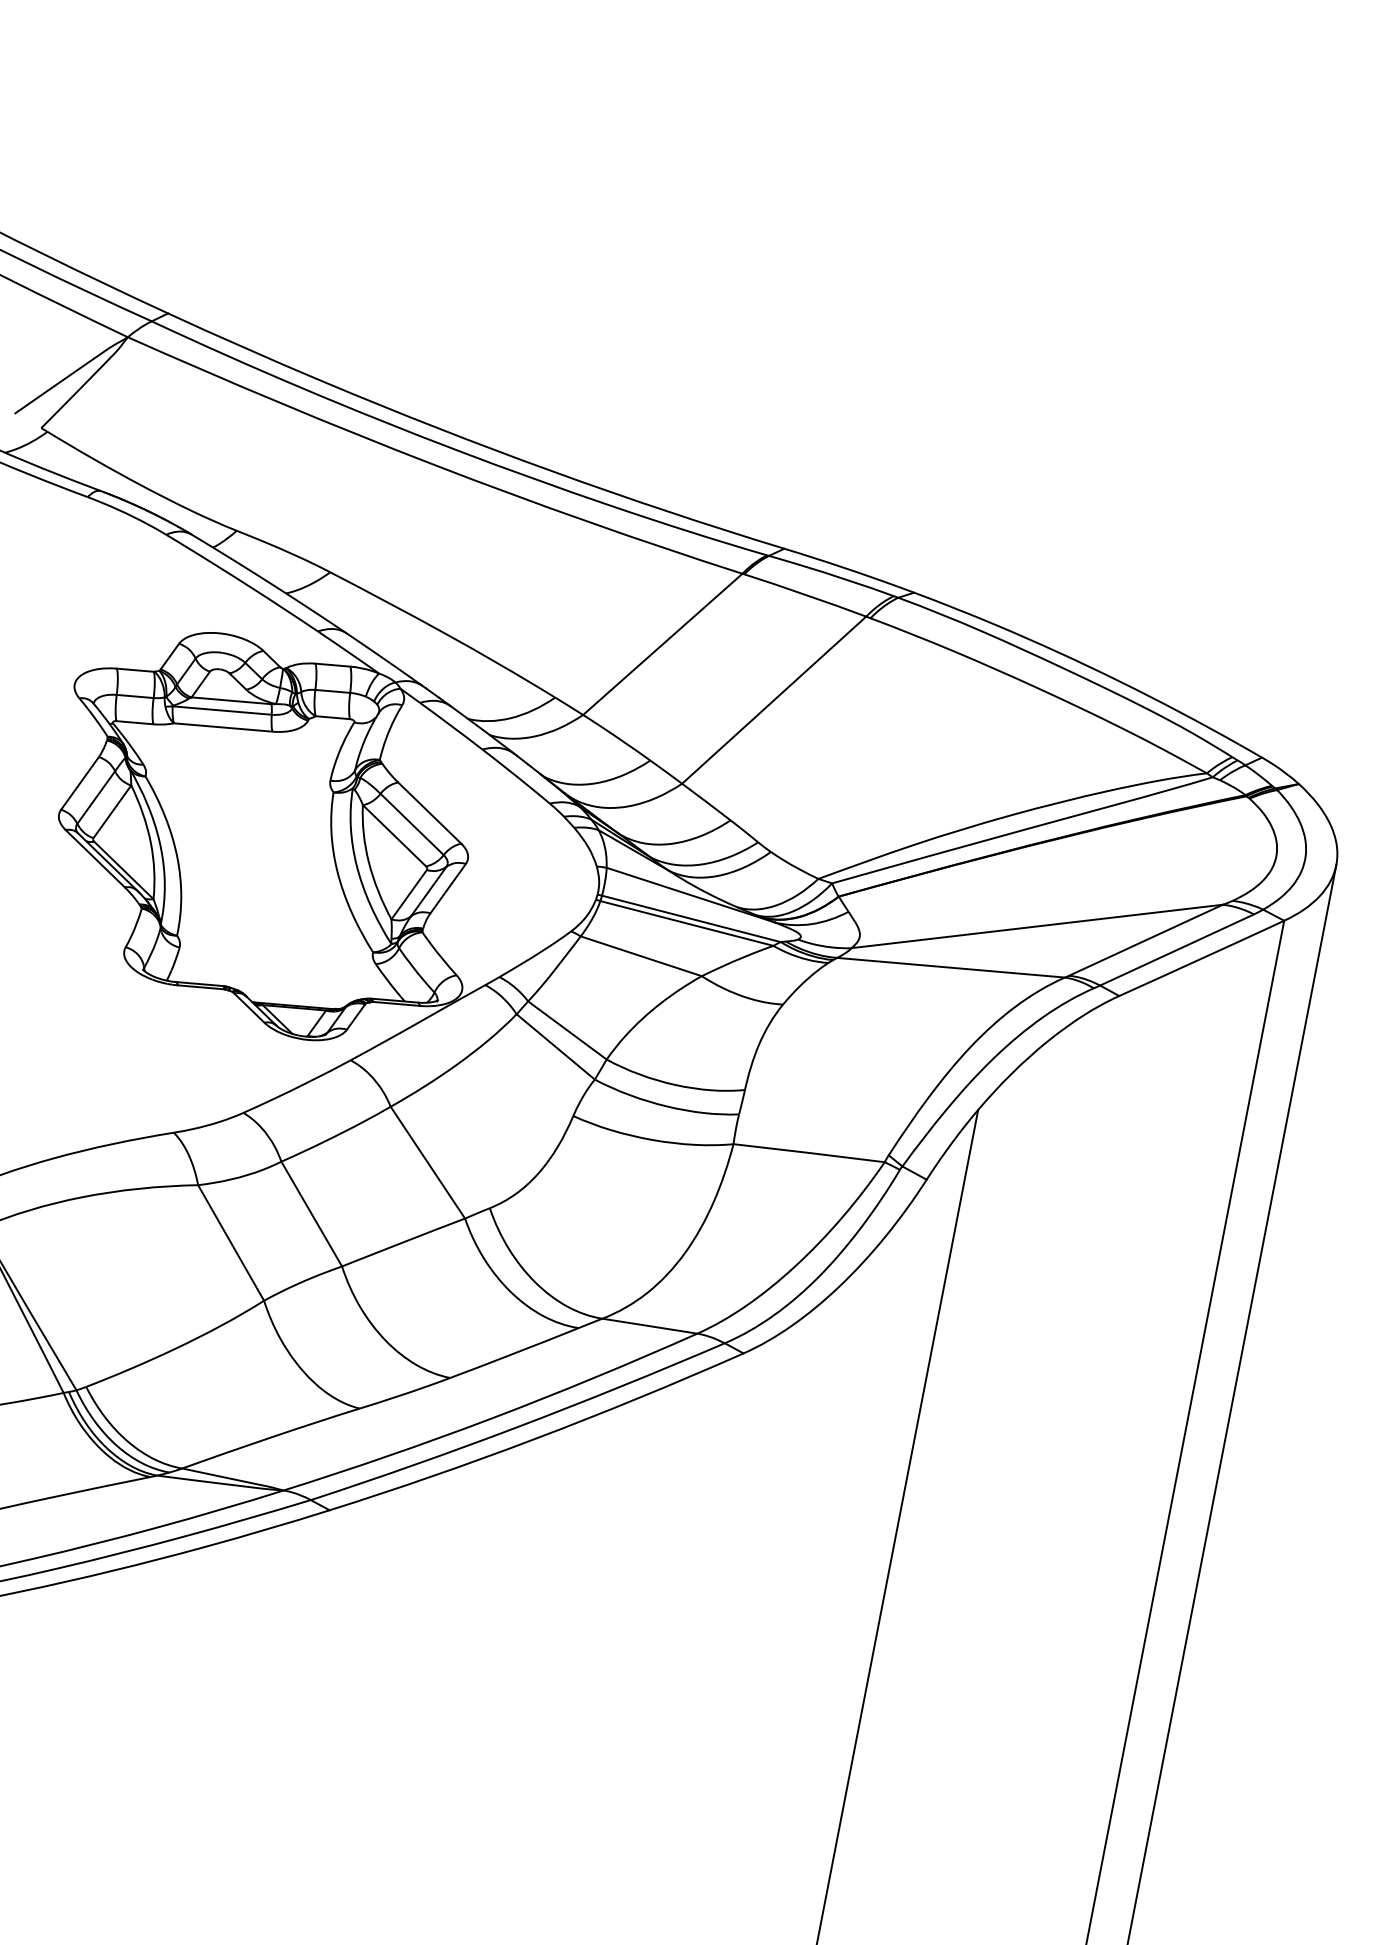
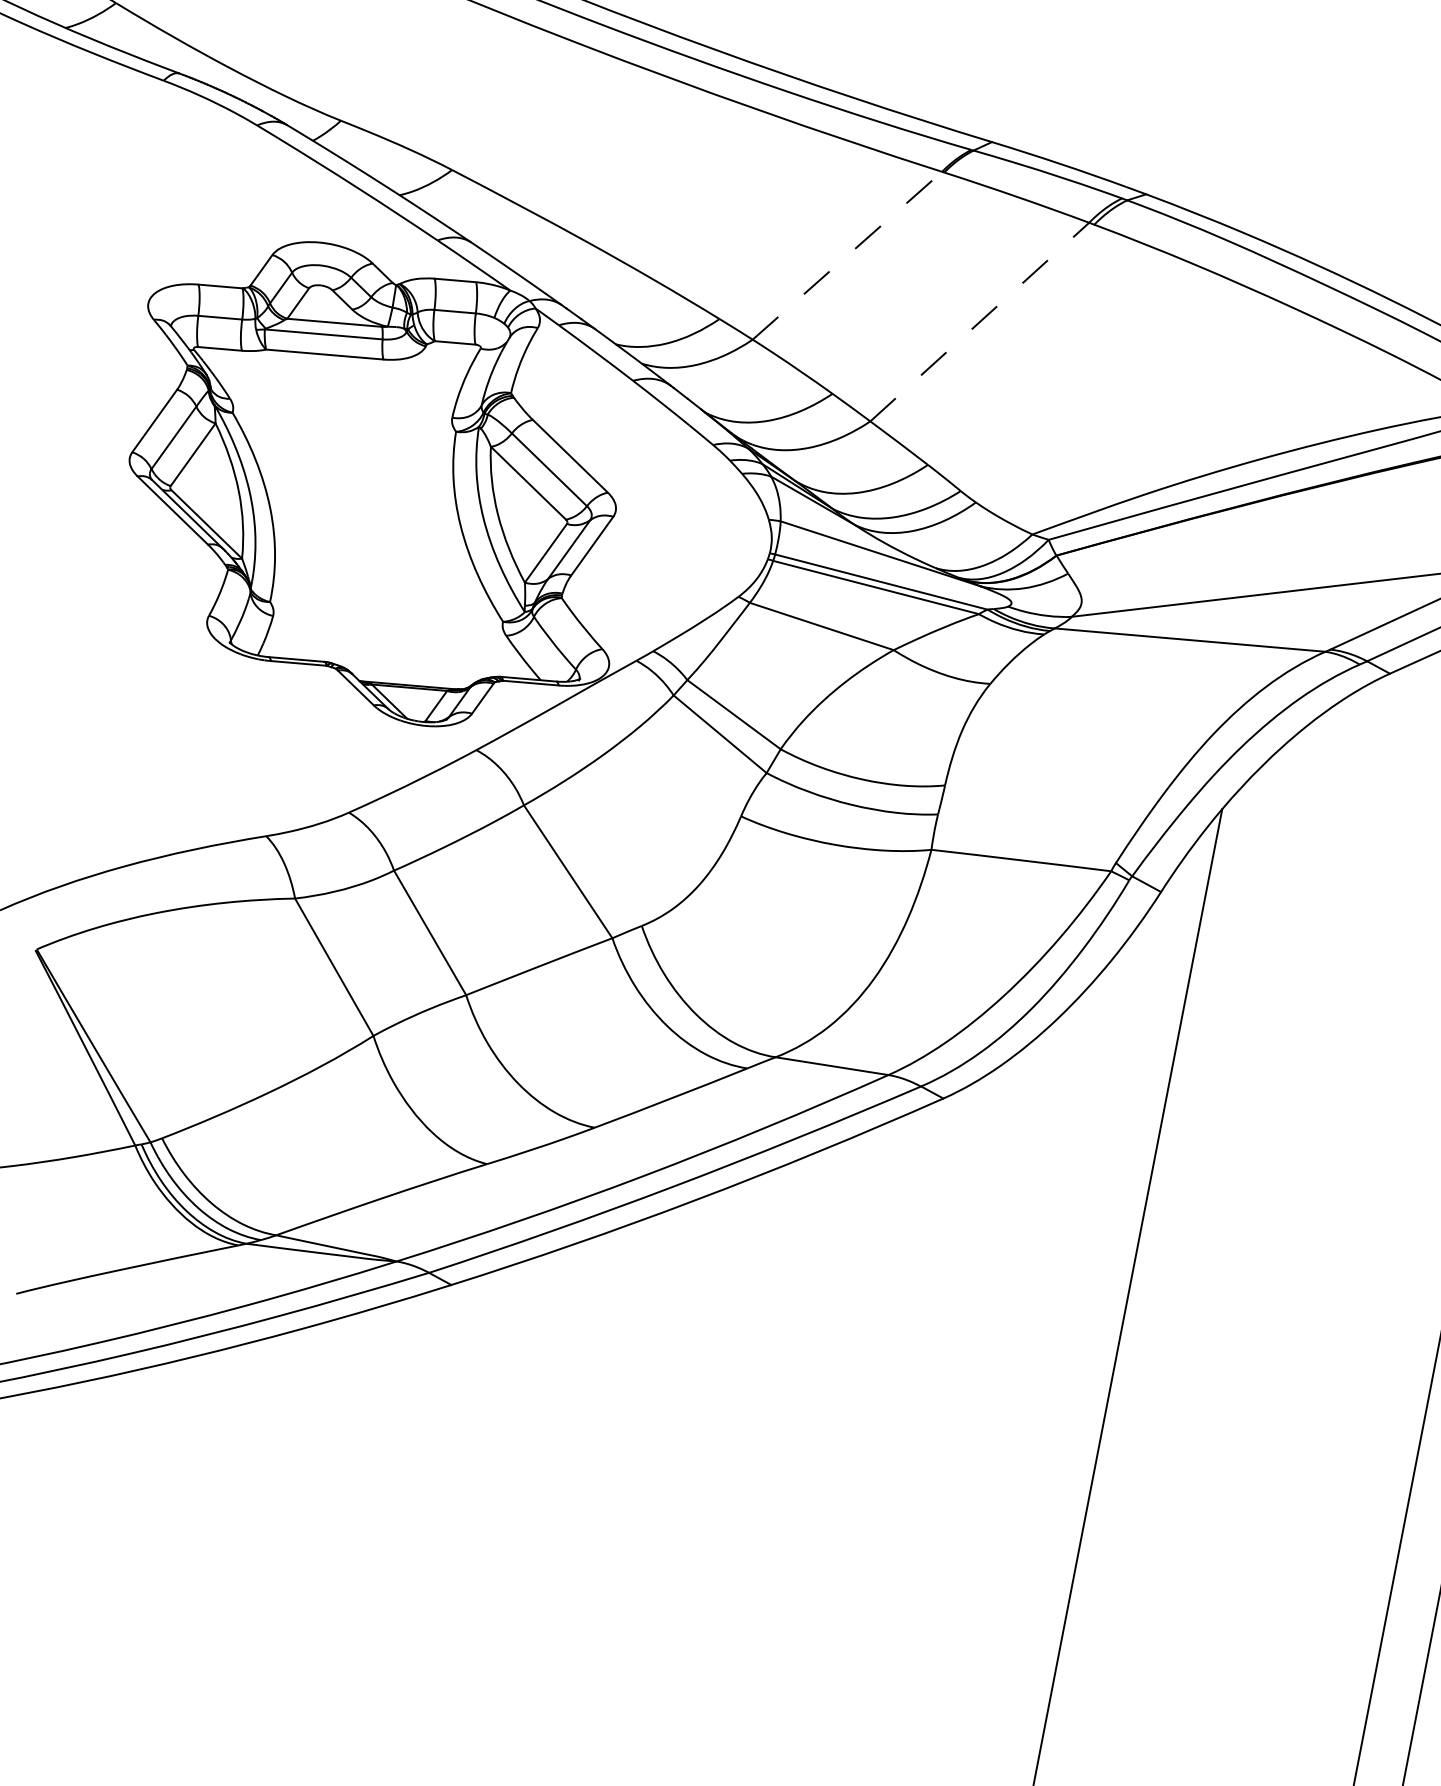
line: (663, 644) -> (848, 255), solid -> dashed
line: (774, 699) -> (980, 321), solid -> dashed

